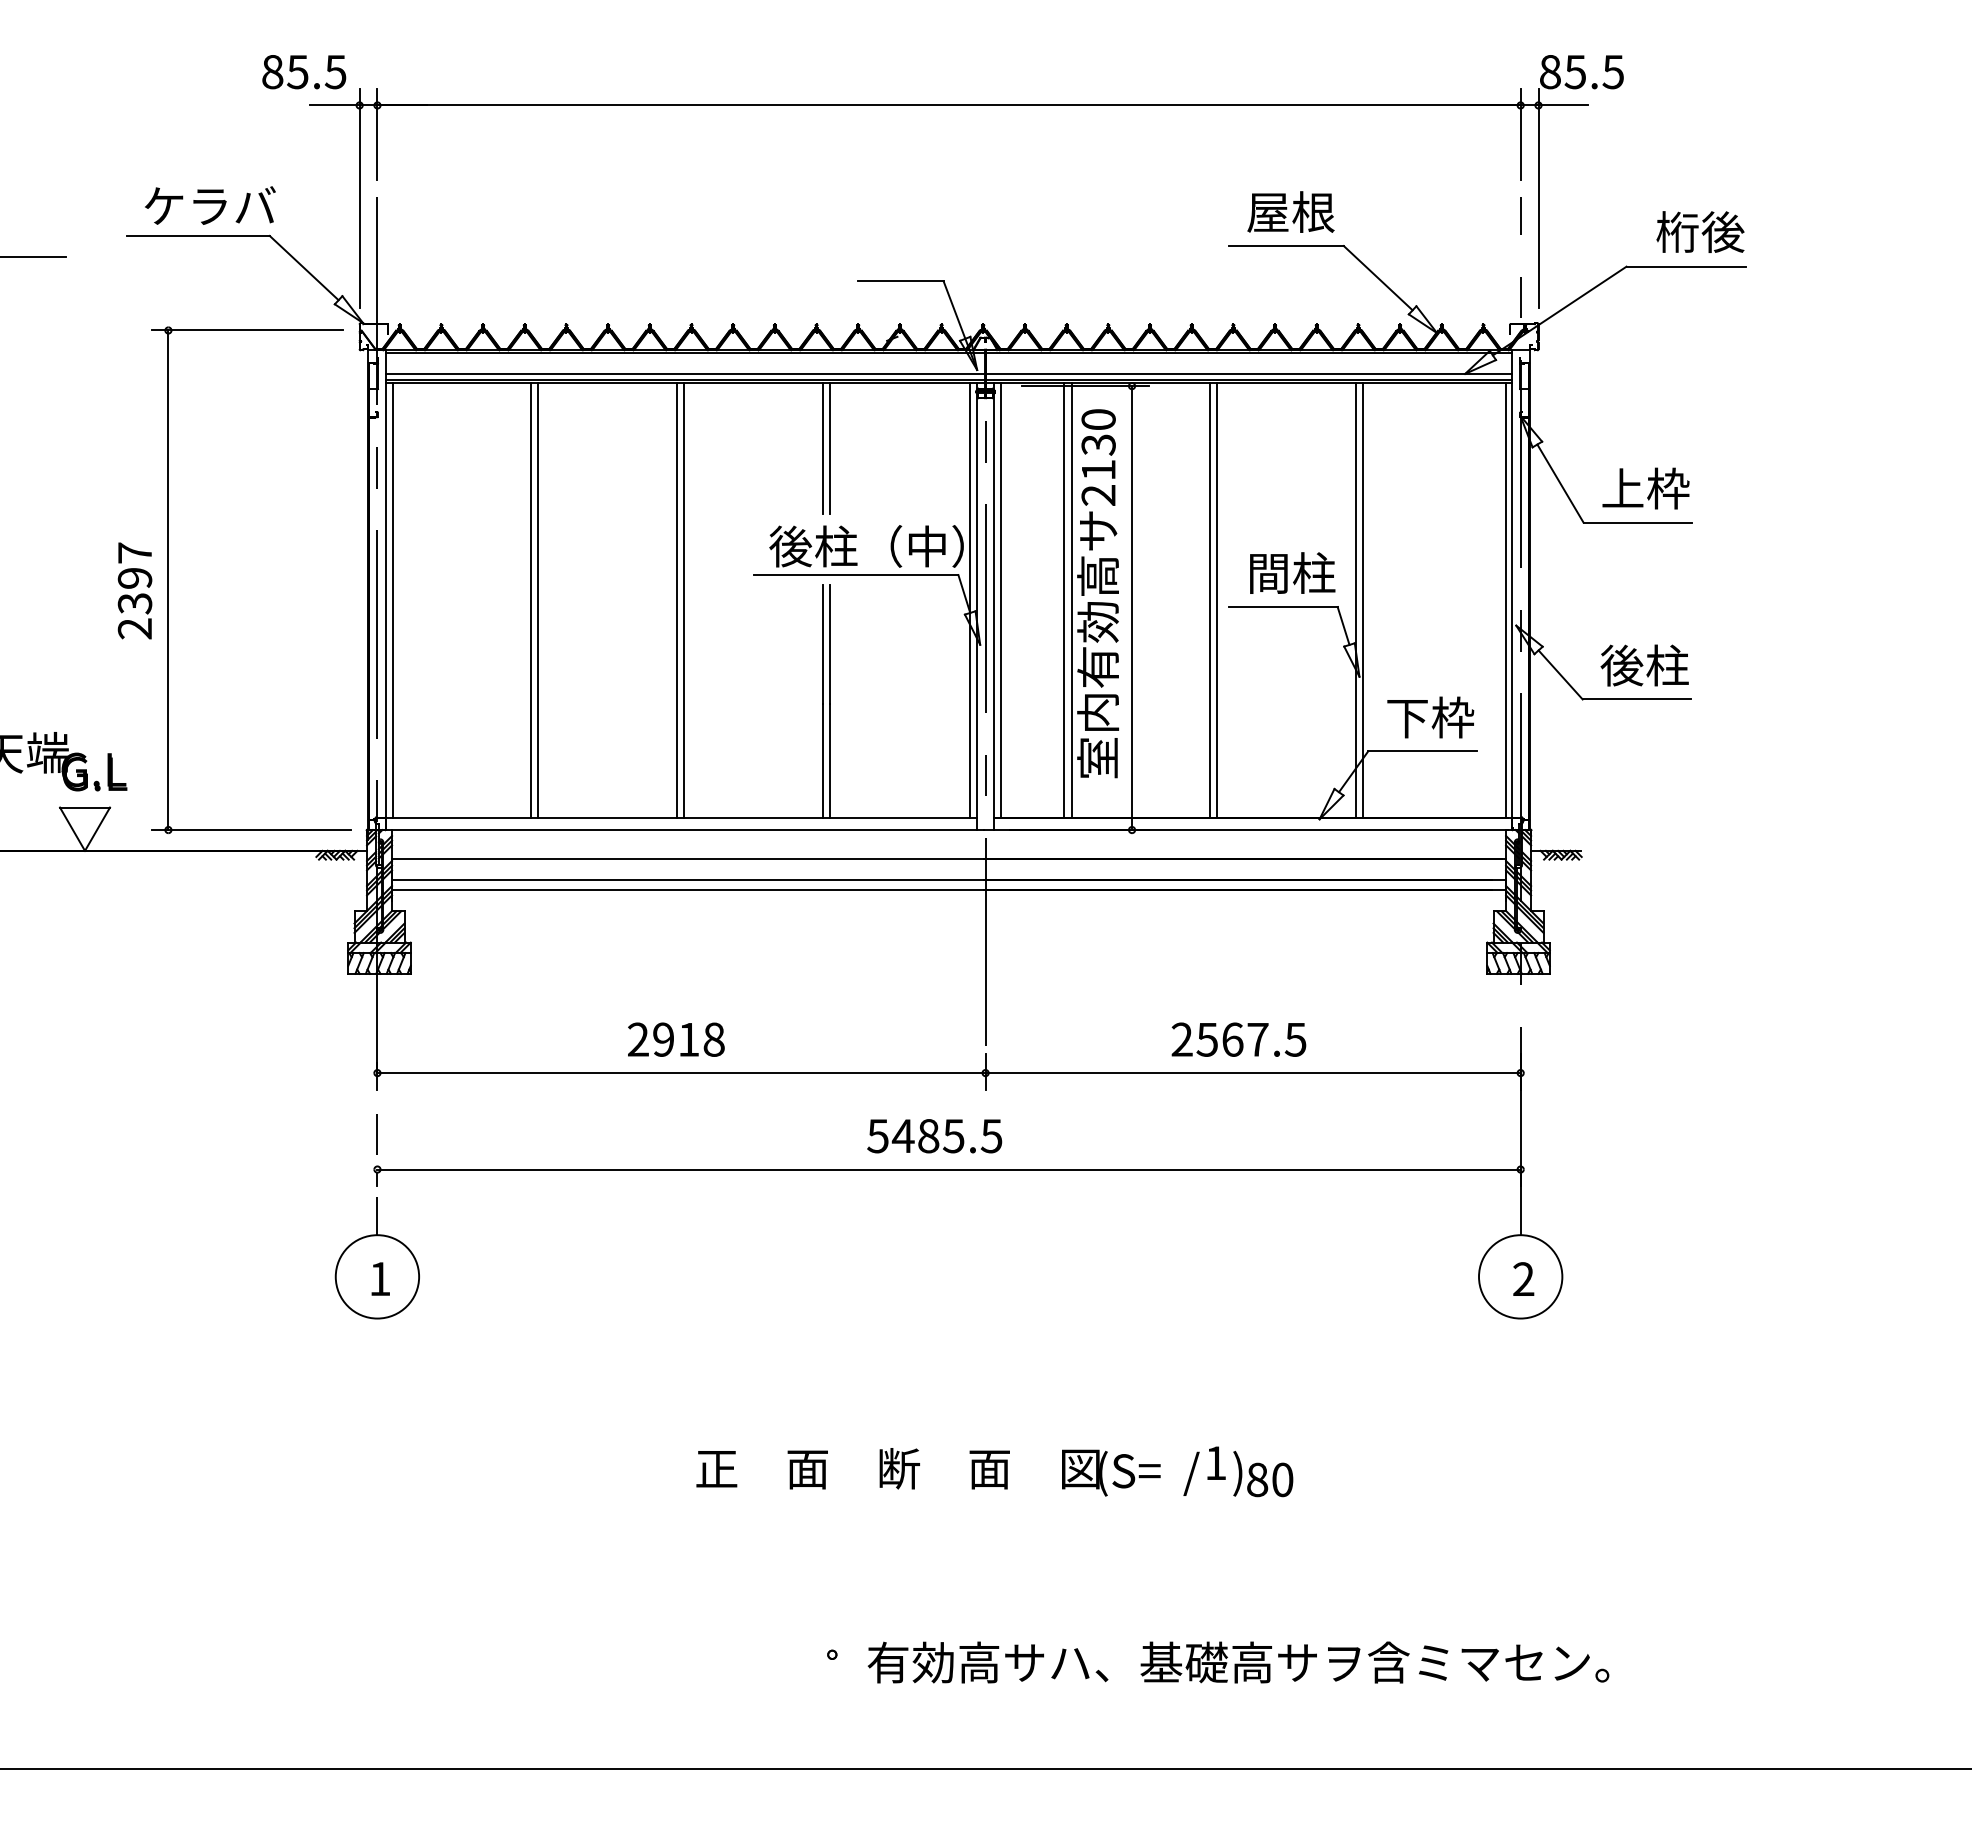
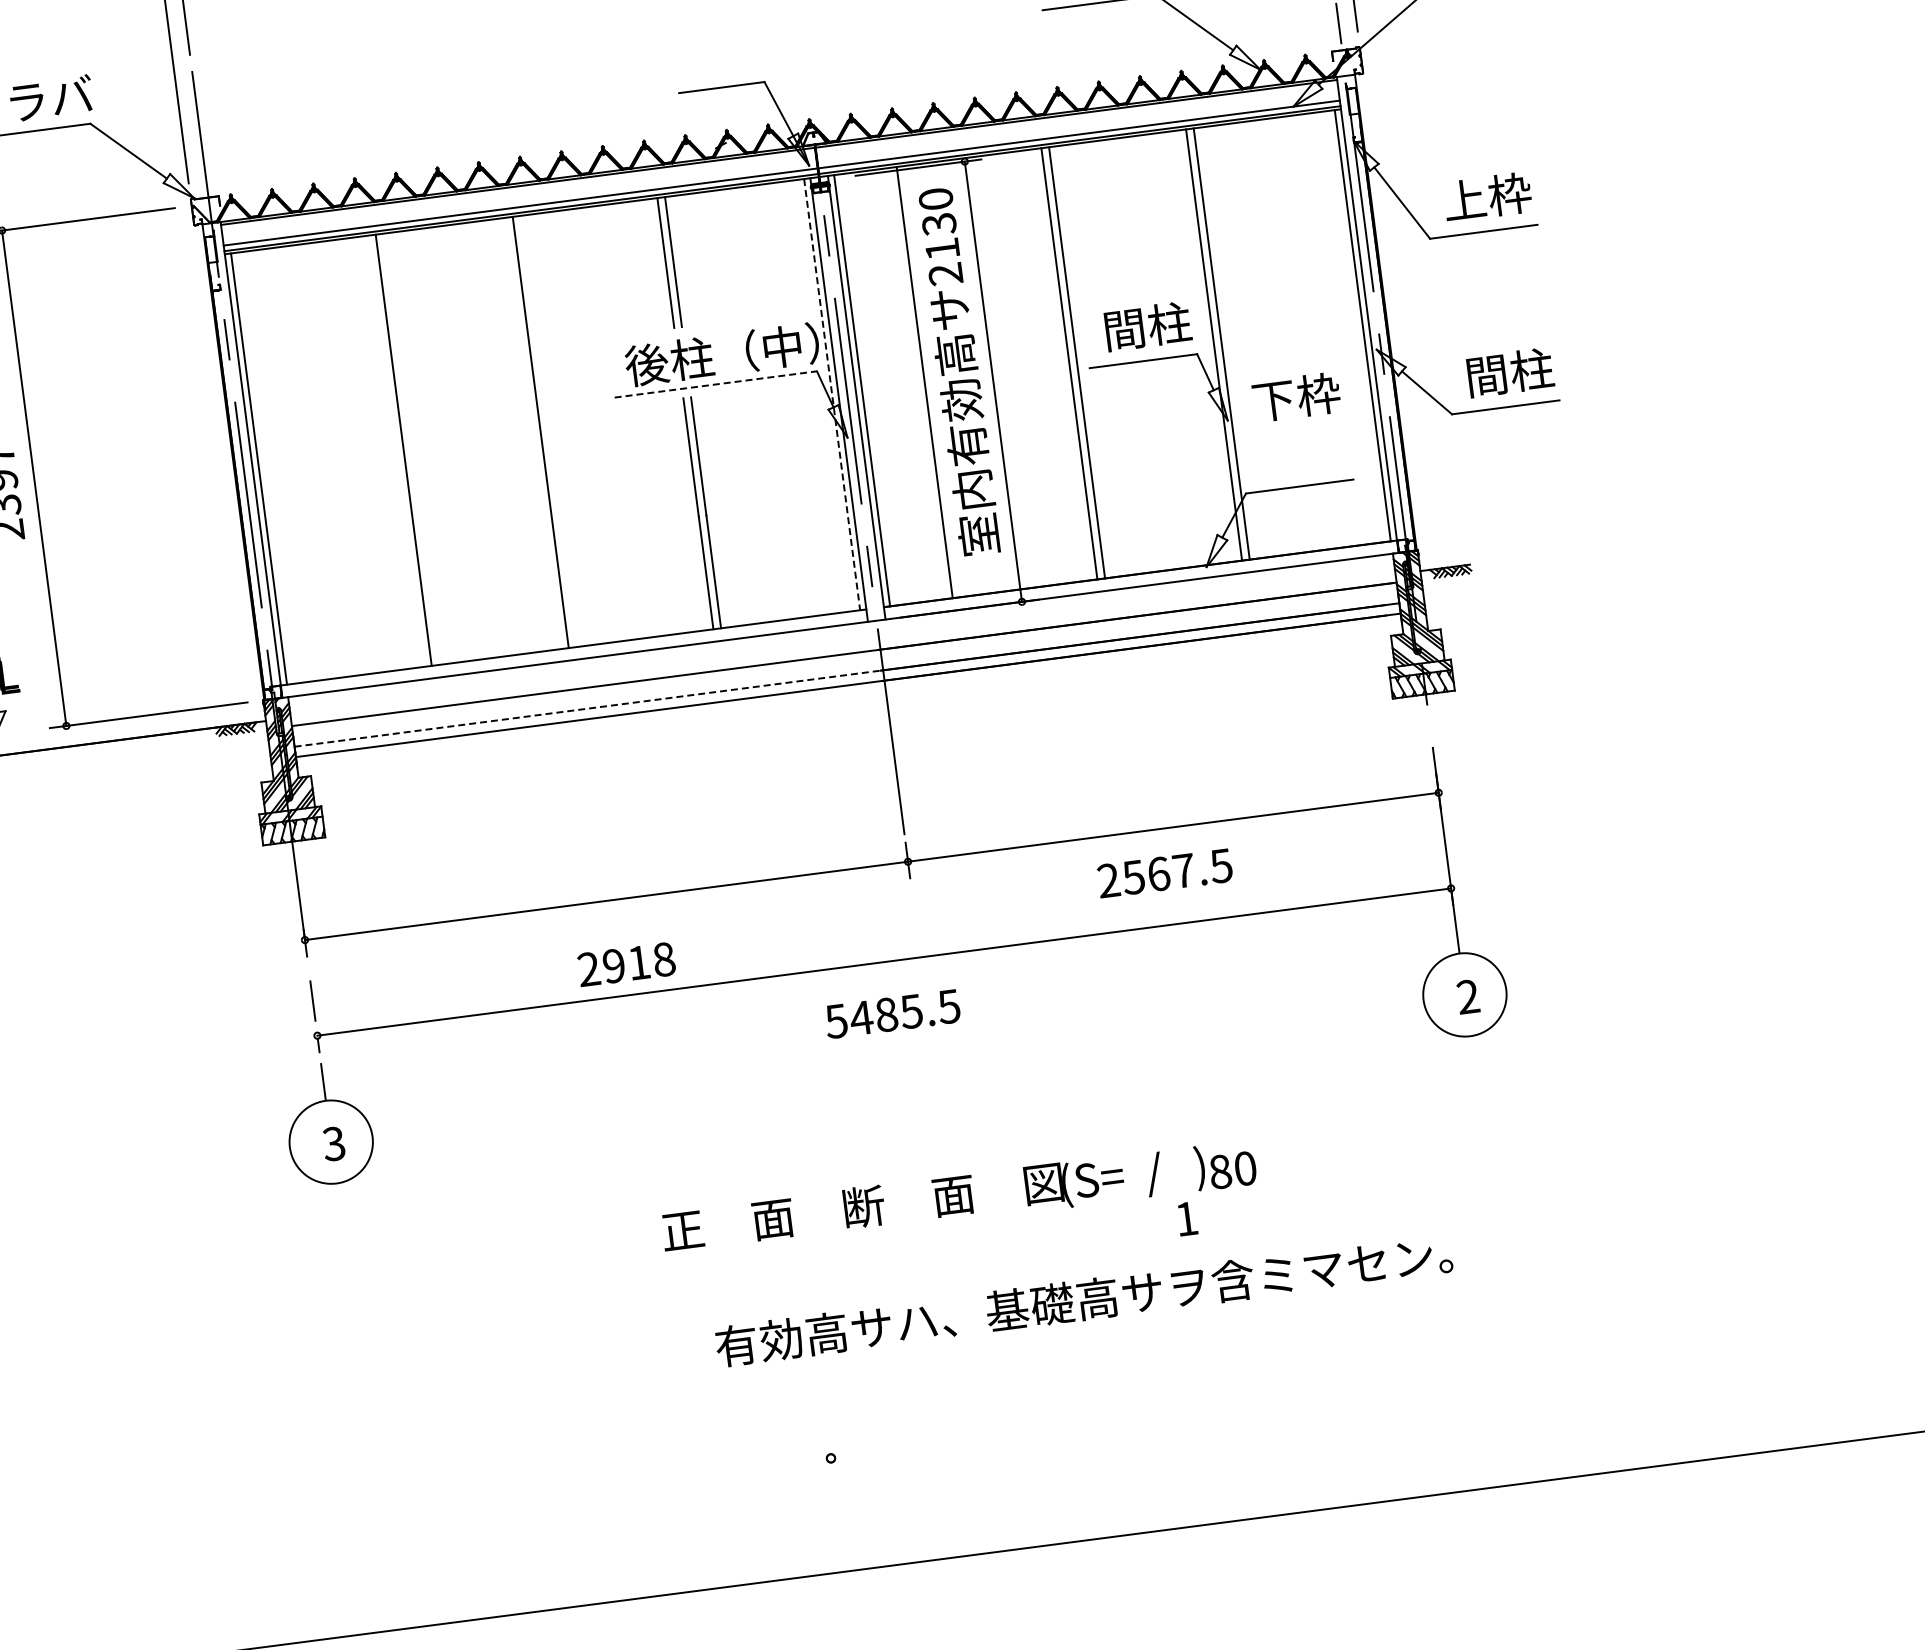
line: (856, 575) -> (715, 384), solid -> dashed
line: (530, 599) -> (395, 450), removed
line: (684, 599) -> (548, 430), removed
line: (1071, 599) -> (932, 381), removed
line: (970, 600) -> (832, 395), solid -> dashed
text: (1621, 665) -> (1486, 375), 後柱 -> 間柱
text: (1430, 717) -> (1296, 397), moved
line: (687, 880) -> (587, 709), solid -> dashed
text: (676, 1039) -> (626, 964), moved
text: (1238, 1039) -> (1164, 873), moved
text: (934, 1136) -> (892, 1014), moved
text: (379, 1278) -> (333, 1143), 1 -> 3
text: (994, 1472) -> (958, 1198), moved
text: (1238, 1662) -> (1083, 1300), moved

